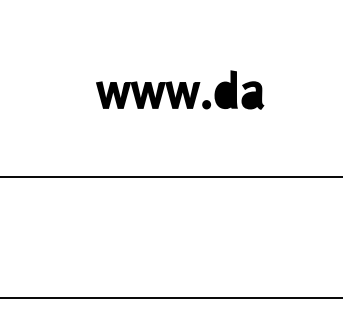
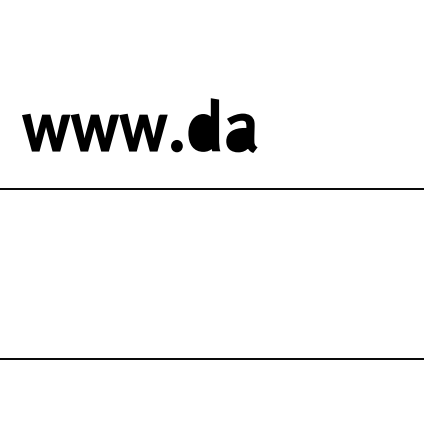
part: (180, 89) -> (140, 124), moved

